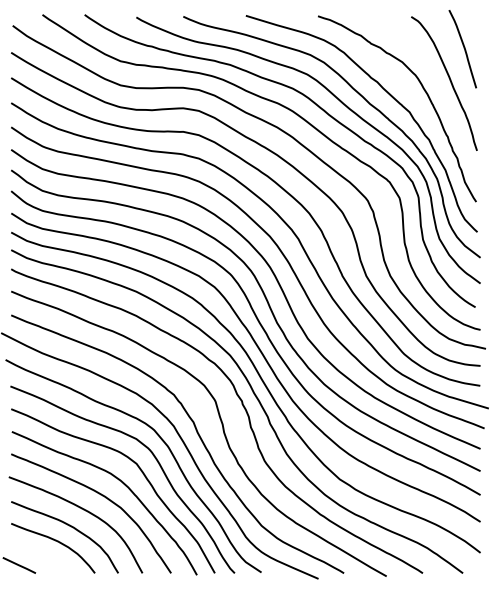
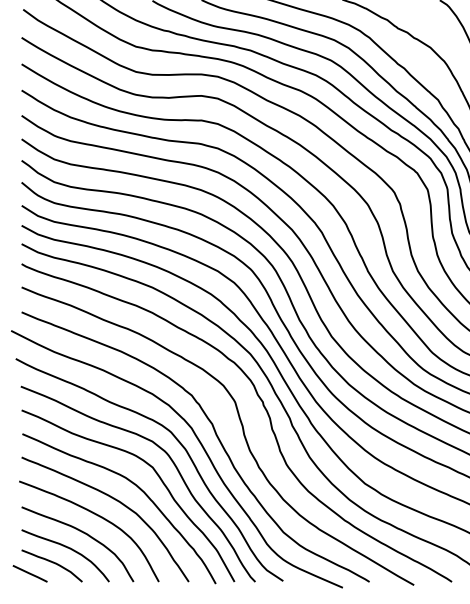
curve: (40, 555) -> (52, 563), added

